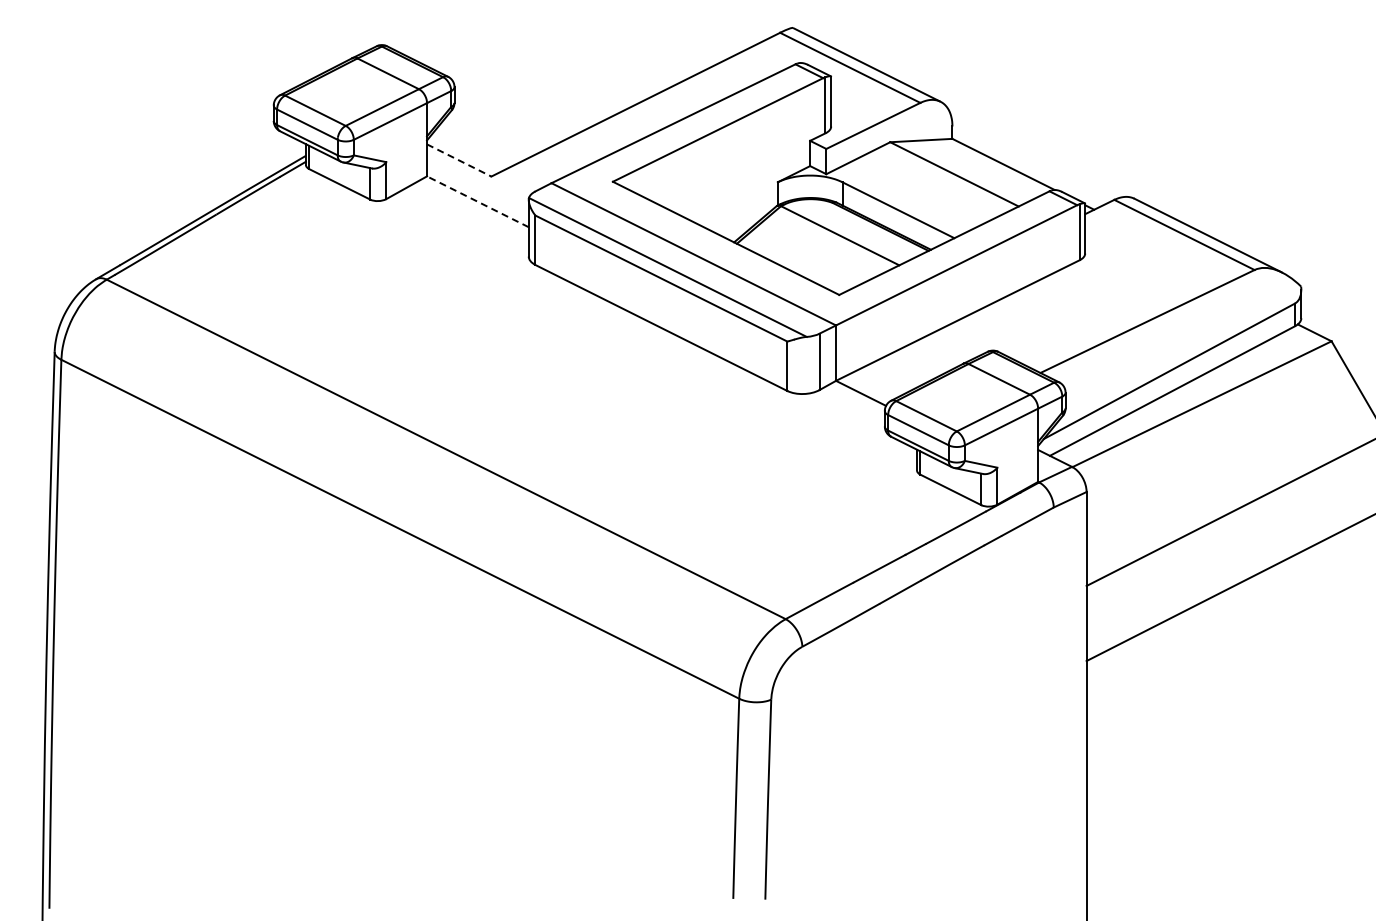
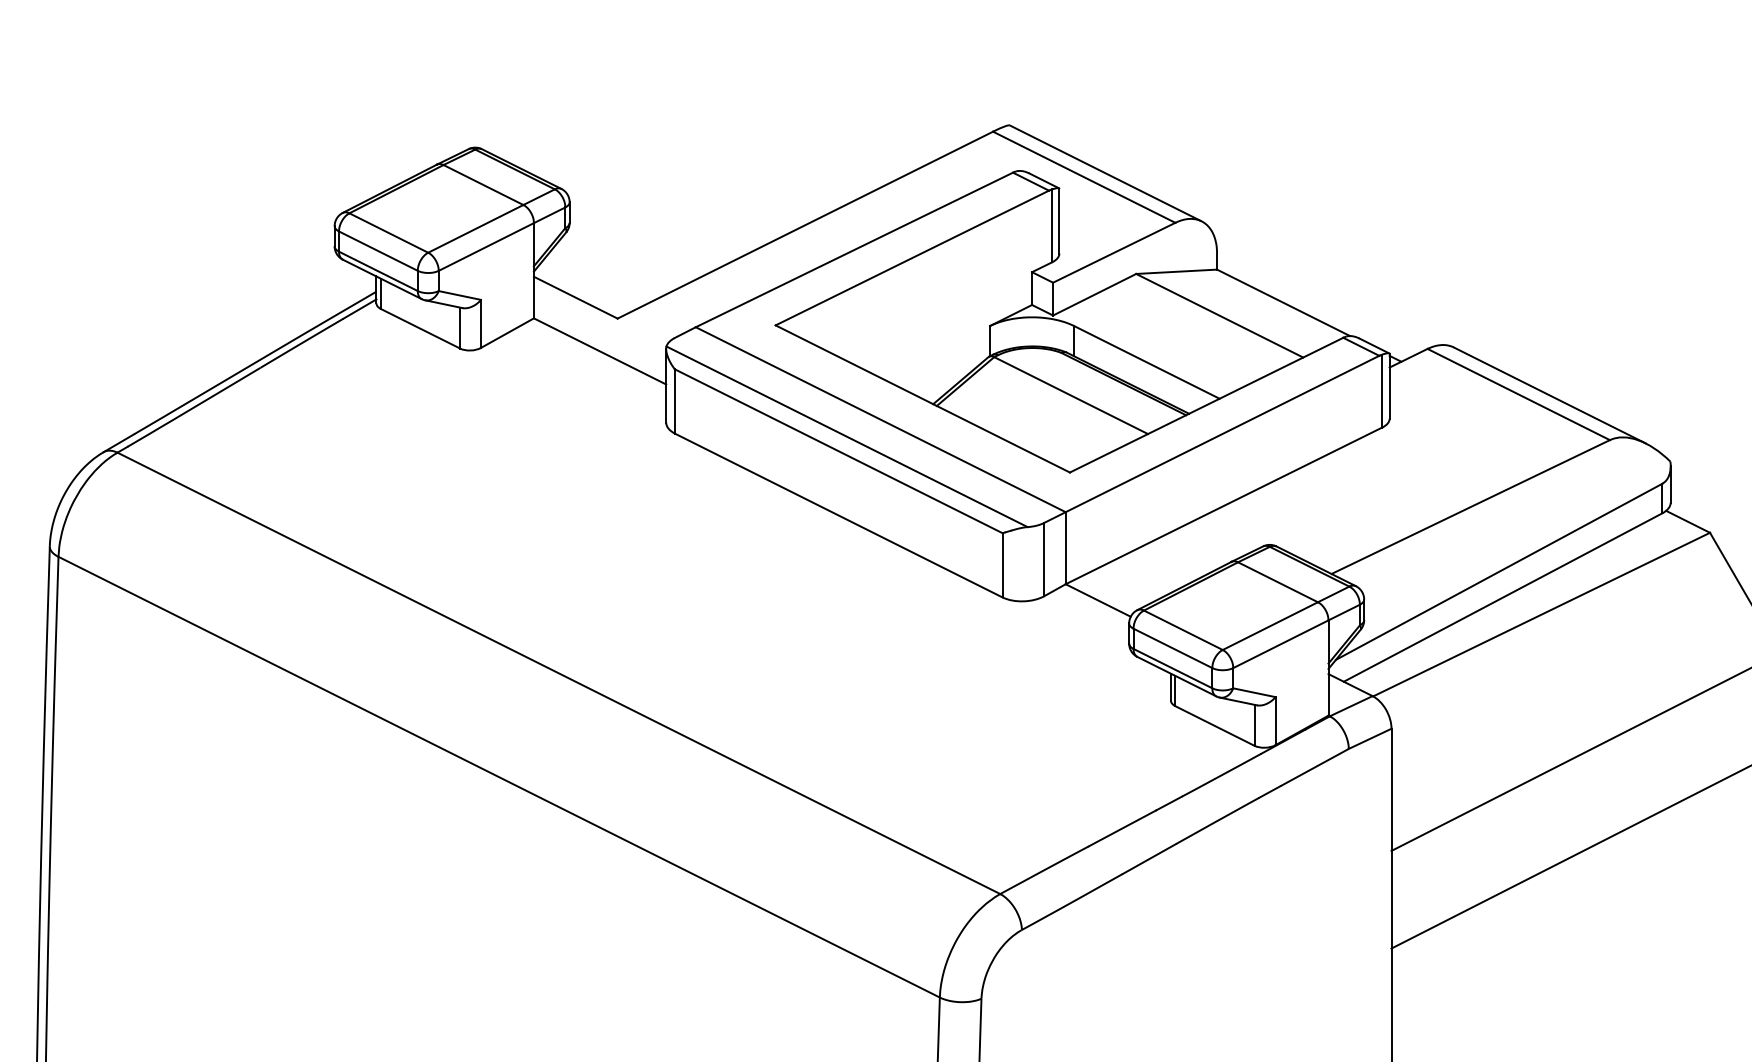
line: (459, 160) -> (576, 297), dashed -> solid
line: (477, 201) -> (599, 351), dashed -> solid

